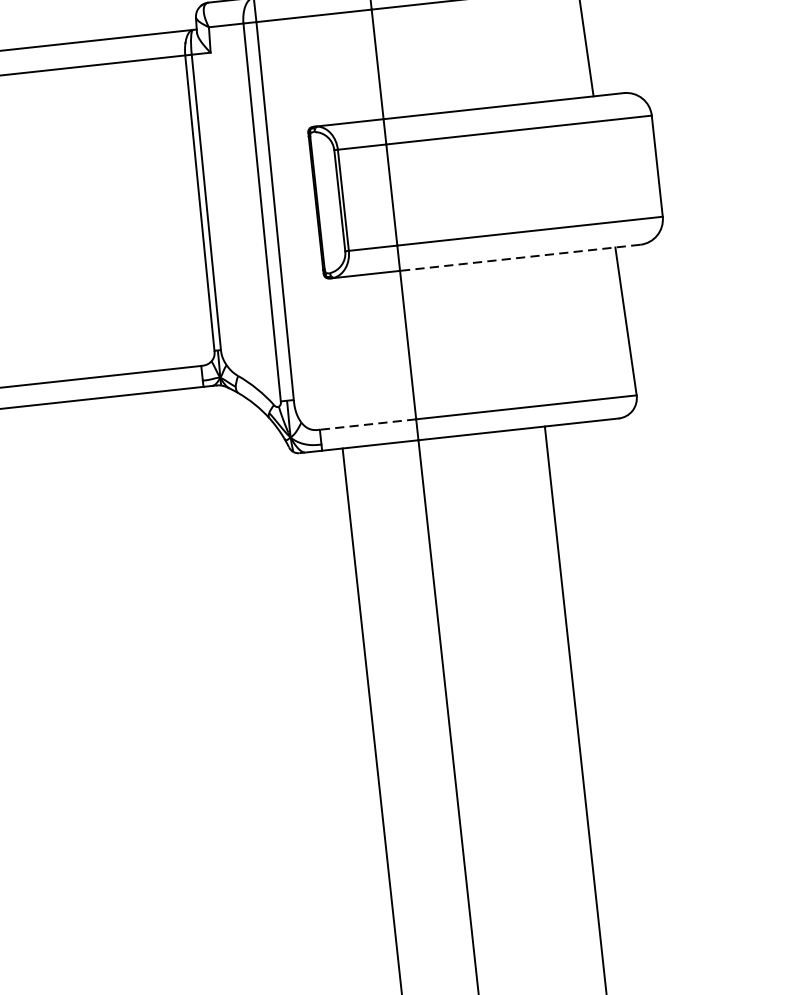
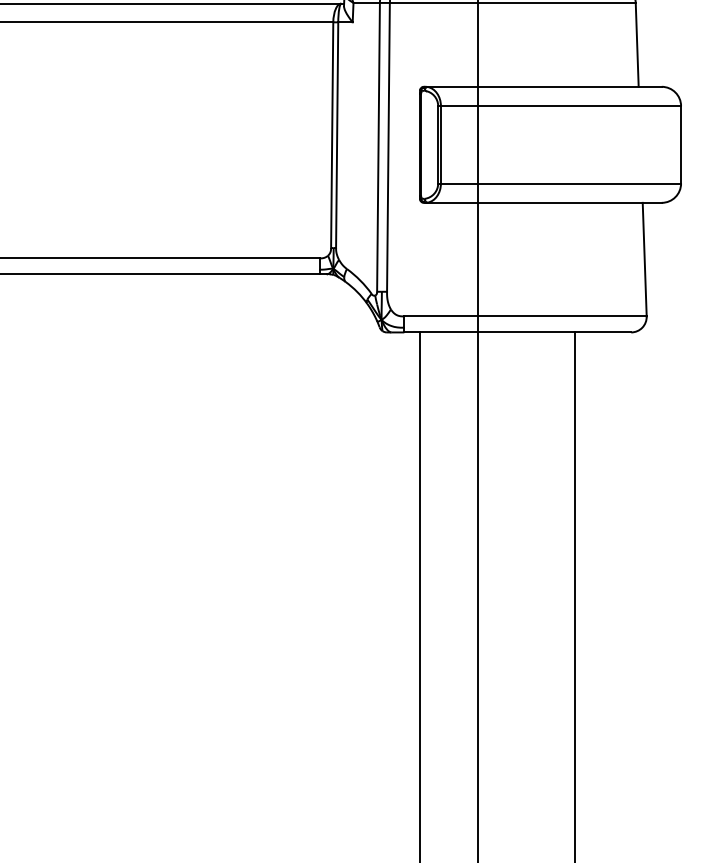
line: (519, 257) -> (569, 202), dashed -> solid
line: (368, 424) -> (441, 316), dashed -> solid

